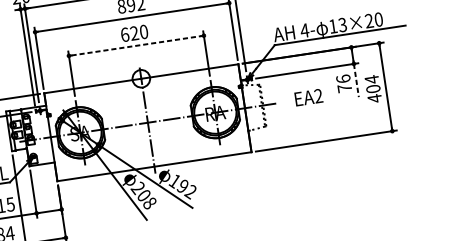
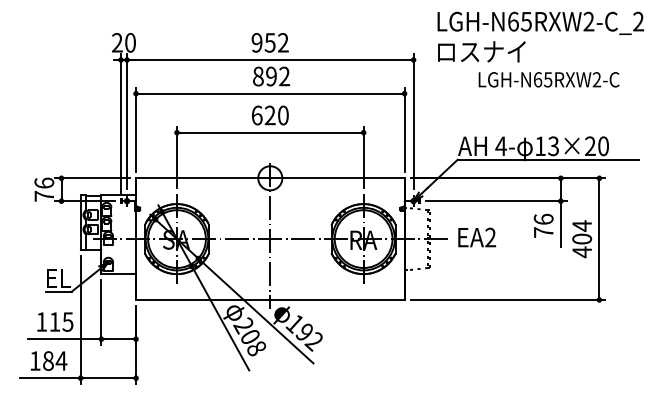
line: (136, 45) -> (270, 132), dashed -> solid
line: (356, 80) -> (560, 224), dashed -> solid
text: (309, 97) -> (477, 237), moved

